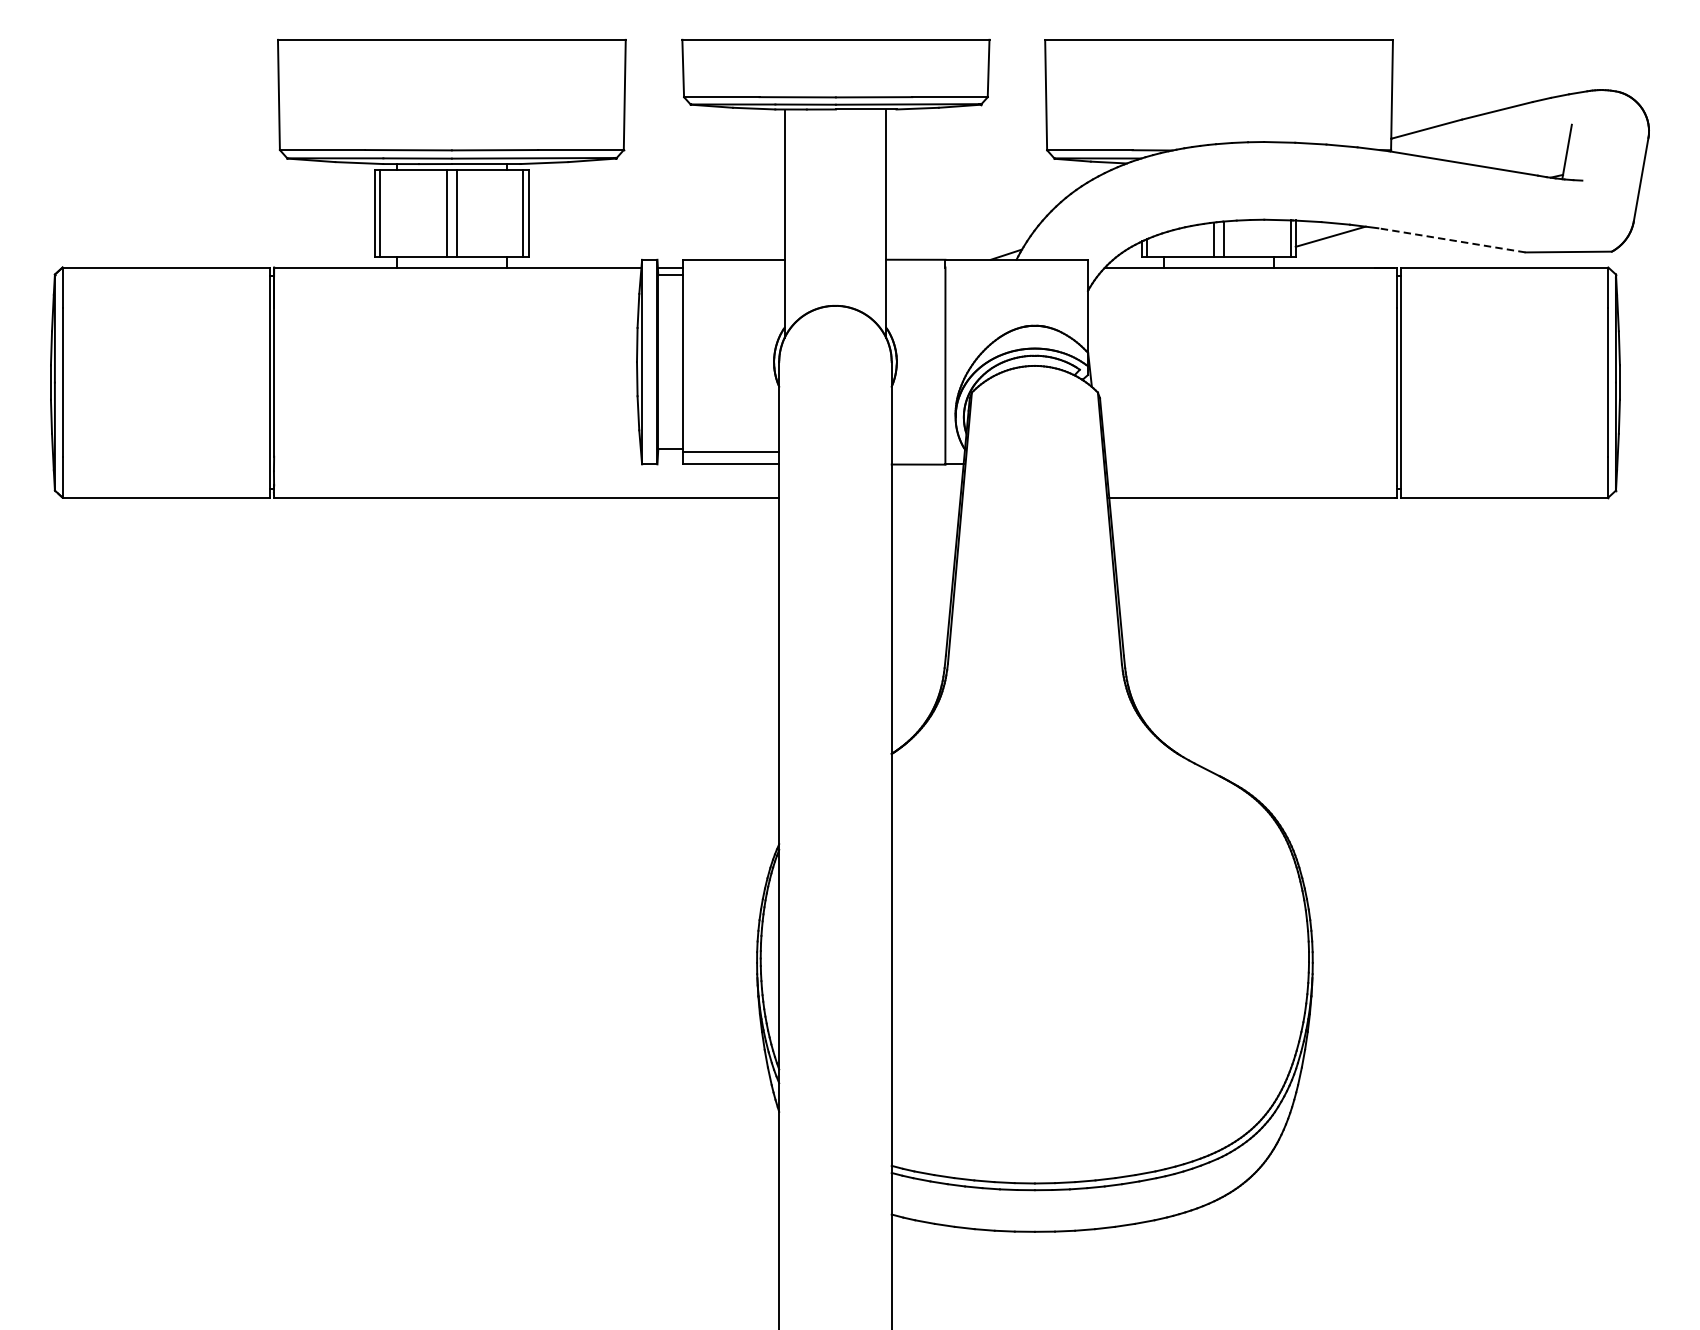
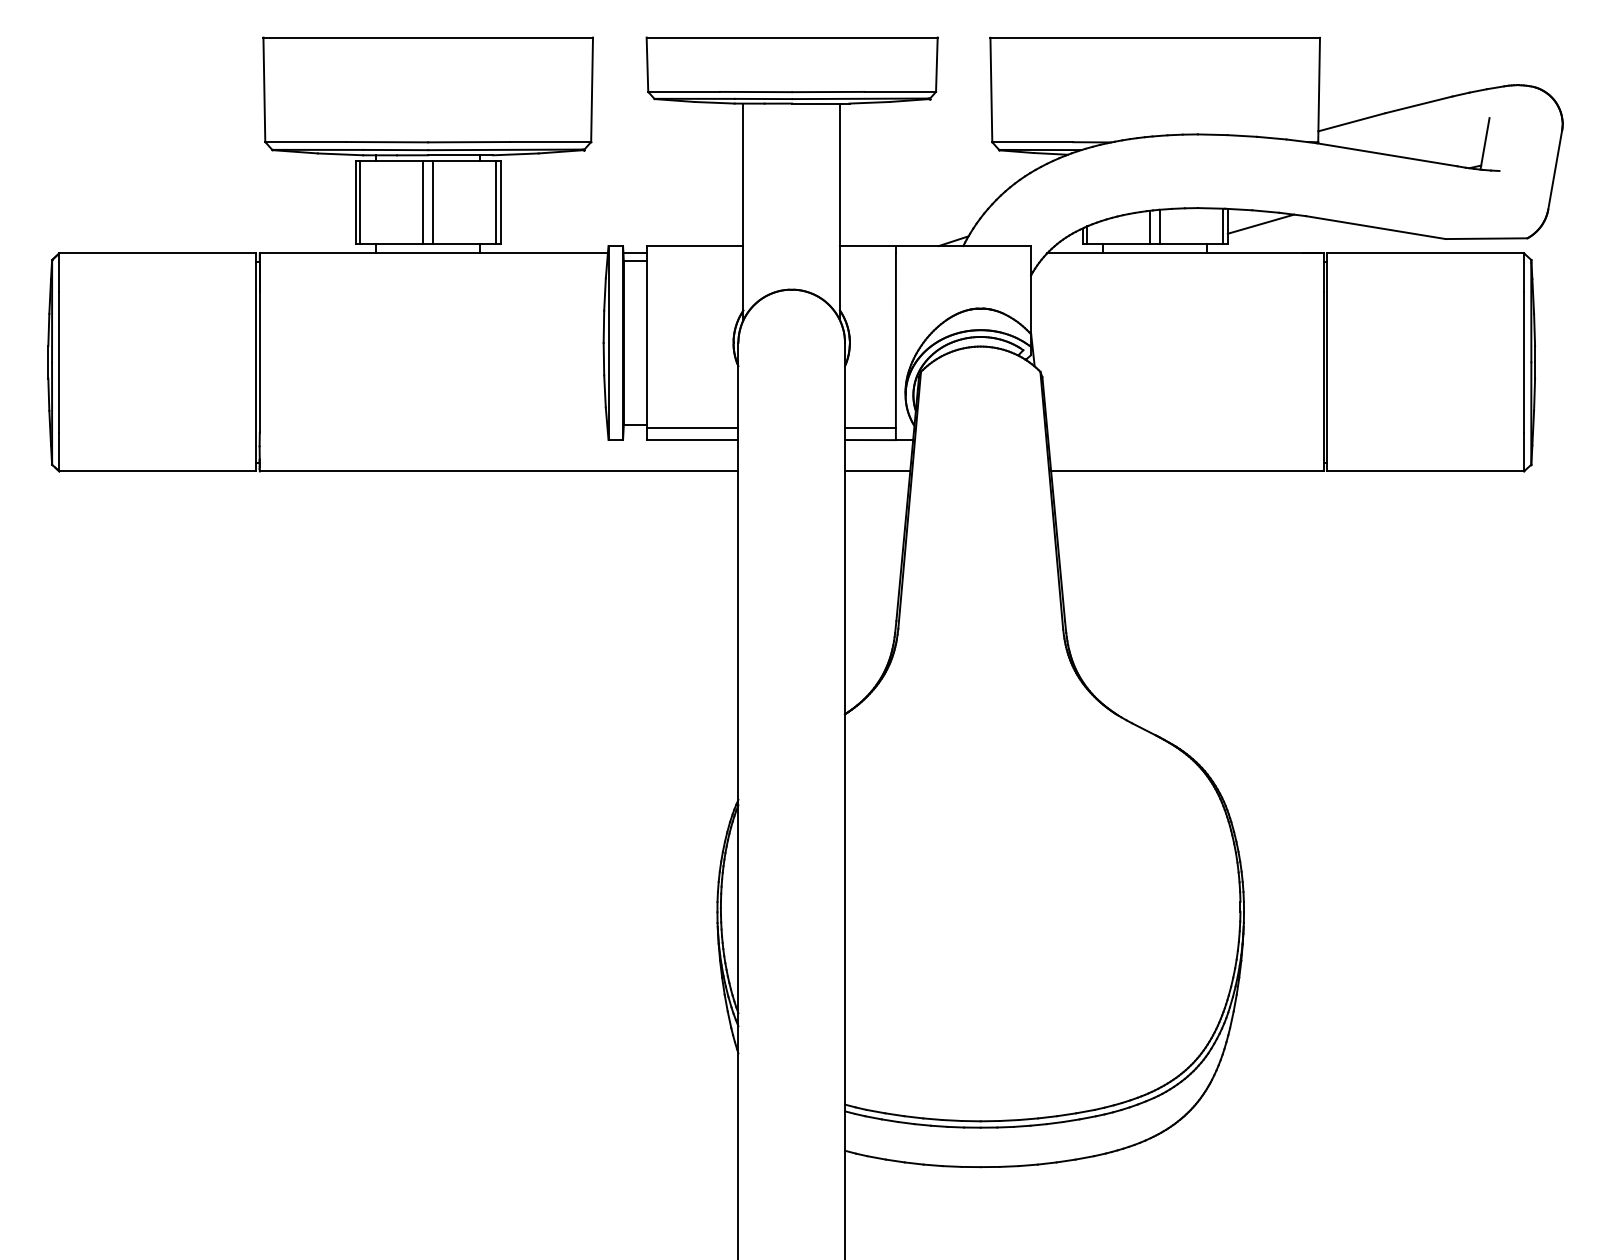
line: (1451, 240) -> (1375, 227), dashed -> solid
line: (918, 452) -> (870, 428), added
line: (925, 497) -> (877, 471), added

